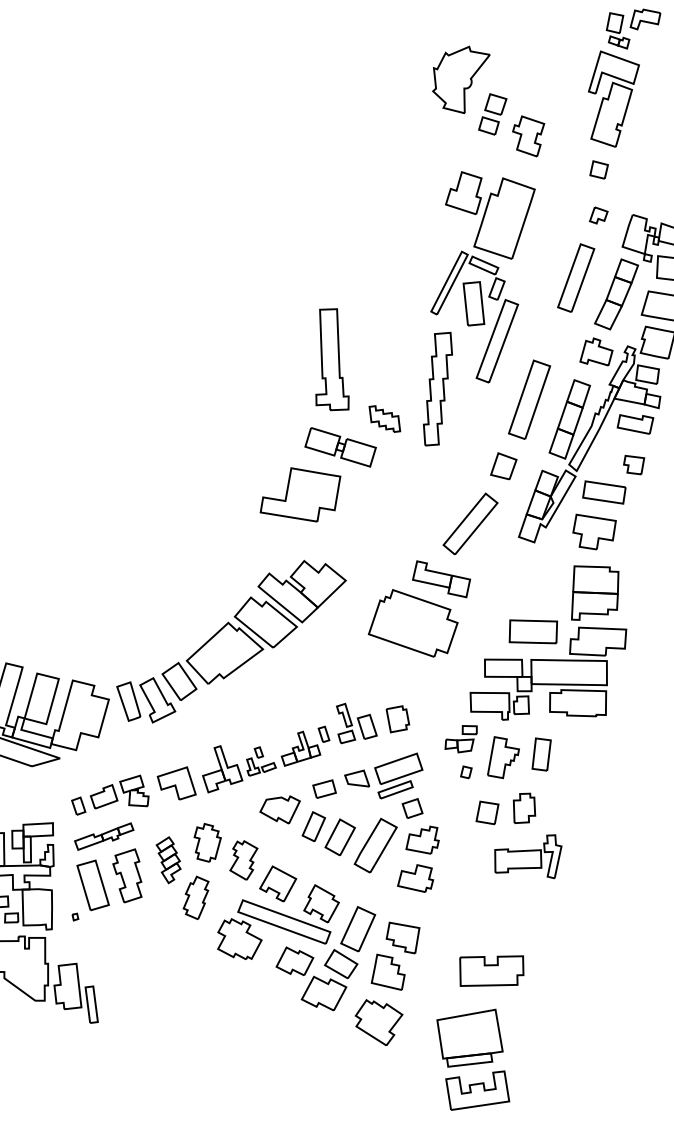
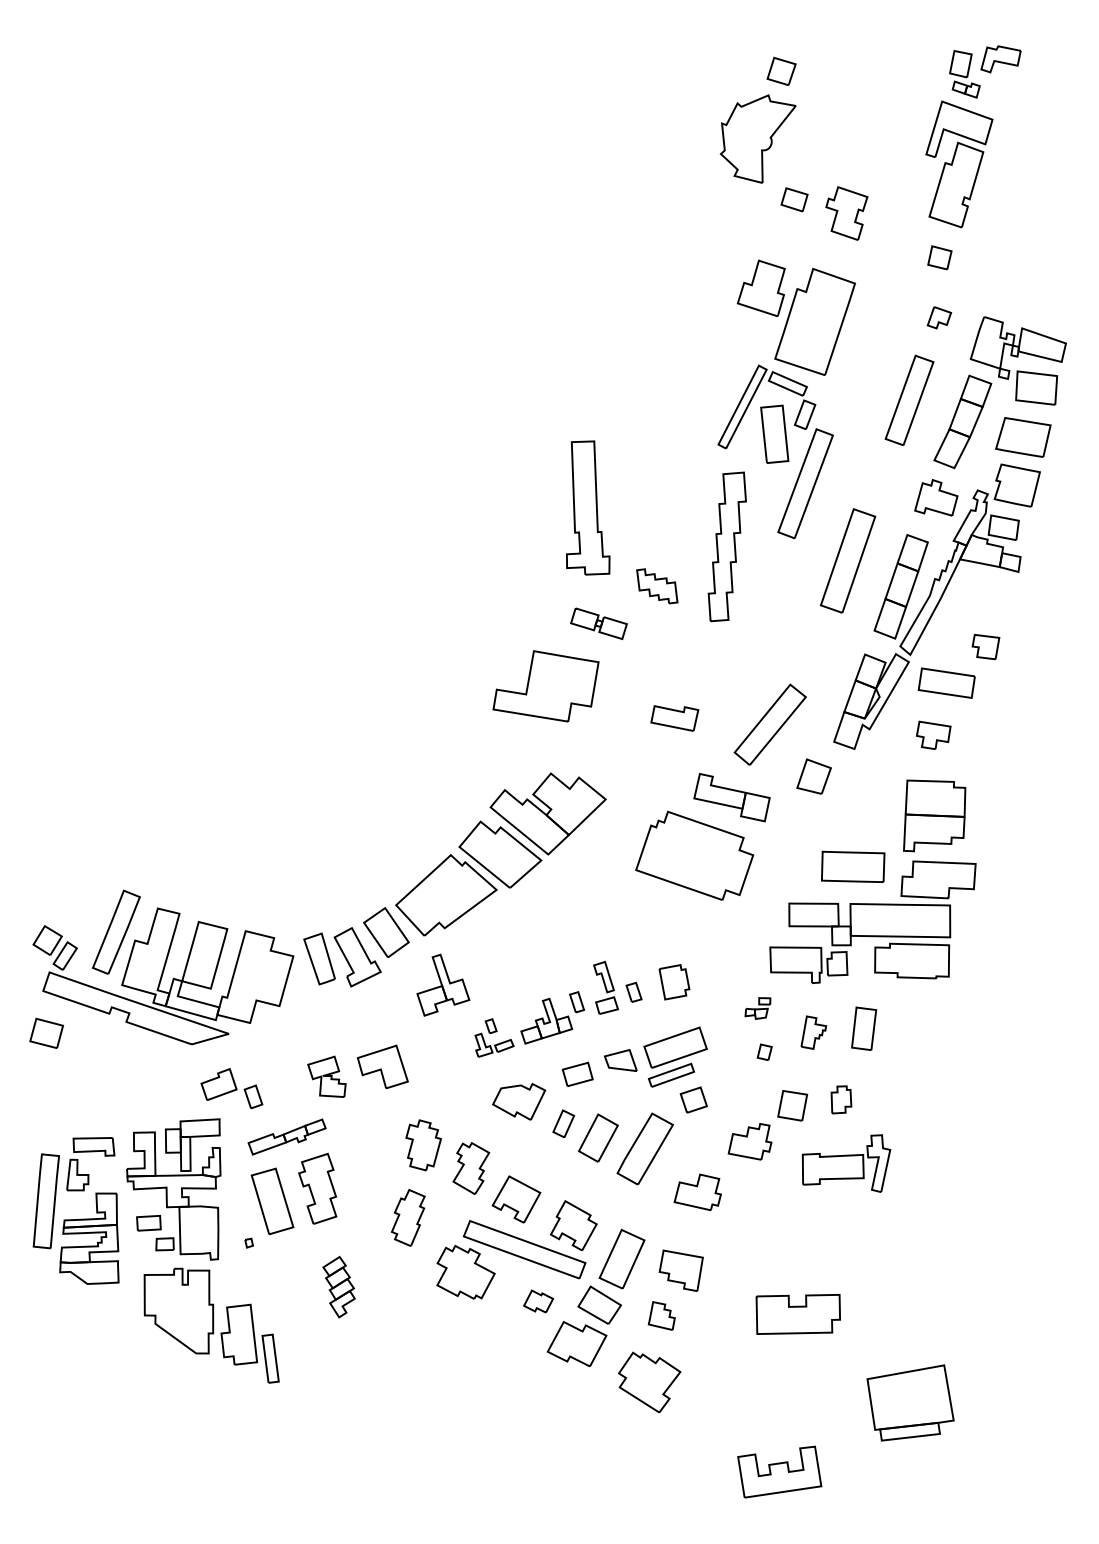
part: (495, 103) -> (781, 70), moved
part: (635, 424) -> (674, 718), moved
part: (340, 447) -> (598, 623), size x0.6
part: (503, 466) -> (813, 776), moved
part: (594, 532) -> (933, 735), size x0.6
part: (366, 727) -> (633, 992), size x0.6
part: (460, 739) -> (757, 1008), size x0.6
part: (503, 757) -> (813, 1032), size x0.6
part: (222, 768) -> (443, 984), moved
part: (103, 796) -> (218, 1084), moved
part: (524, 808) -> (841, 1099), size x0.7
part: (313, 826) -> (563, 1123), size x0.7
part: (422, 840) -> (749, 1141), moved
part: (168, 860) -> (338, 1287), moved
part: (294, 961) -> (538, 1301), size x0.6
part: (388, 971) -> (661, 1315), size x0.6
part: (469, 1037) -> (910, 1402), moved

